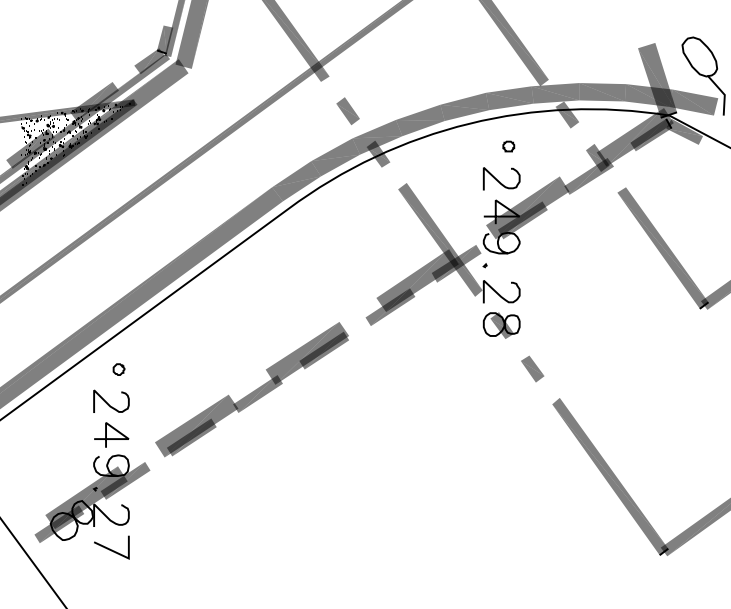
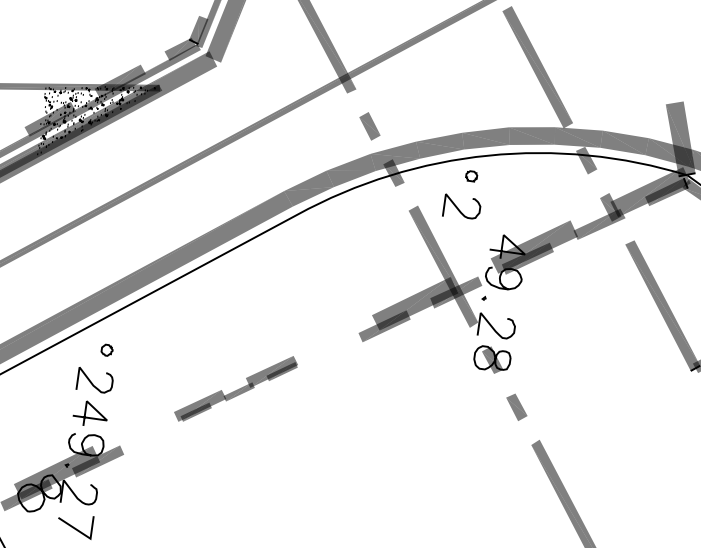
part: (508, 146) -> (471, 176), moved
curve: (498, 180) -> (458, 208), moved
part: (251, 389) -> (235, 388), size x0.6

